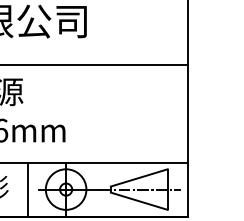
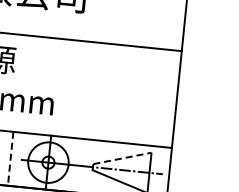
line: (139, 177) -> (122, 158), solid -> dashed
line: (28, 190) -> (10, 159), solid -> dashed

